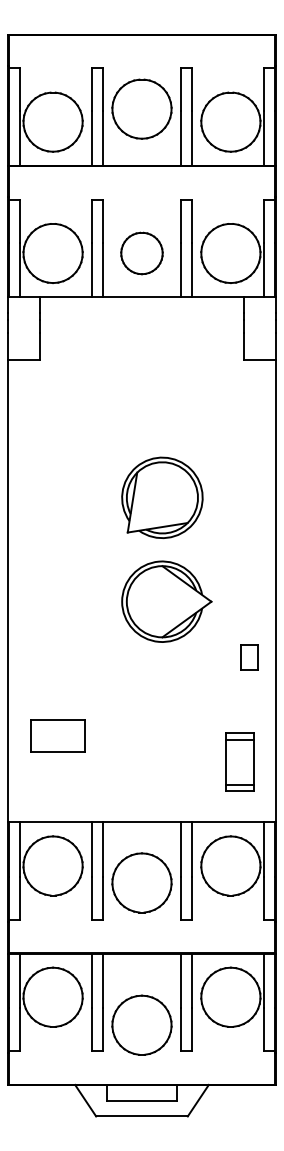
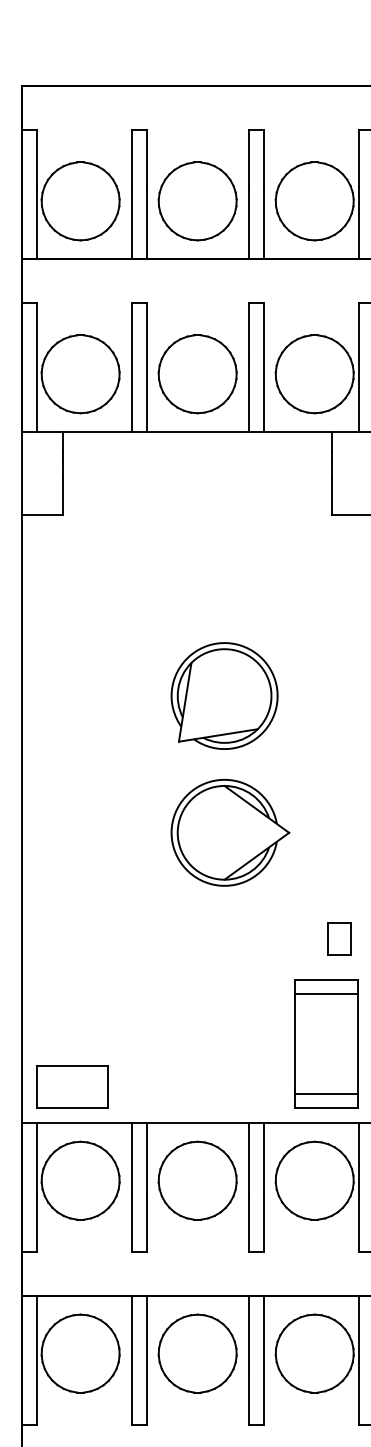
part: (141, 108) -> (197, 200), moved
part: (141, 253) -> (197, 374), size x1.43
part: (249, 657) -> (339, 939), moved
part: (57, 735) -> (71, 1086), moved
part: (239, 762) -> (326, 1044), size x1.67
part: (141, 882) -> (197, 1180), moved
part: (141, 1024) -> (197, 1352), moved

